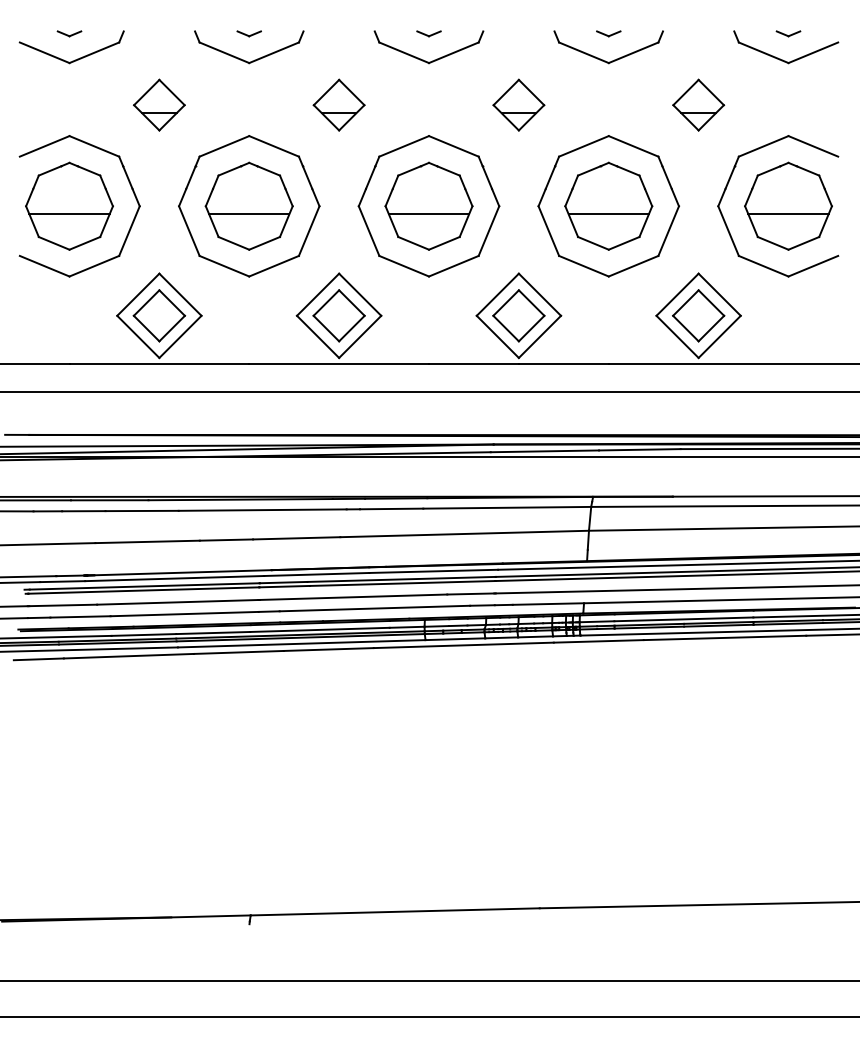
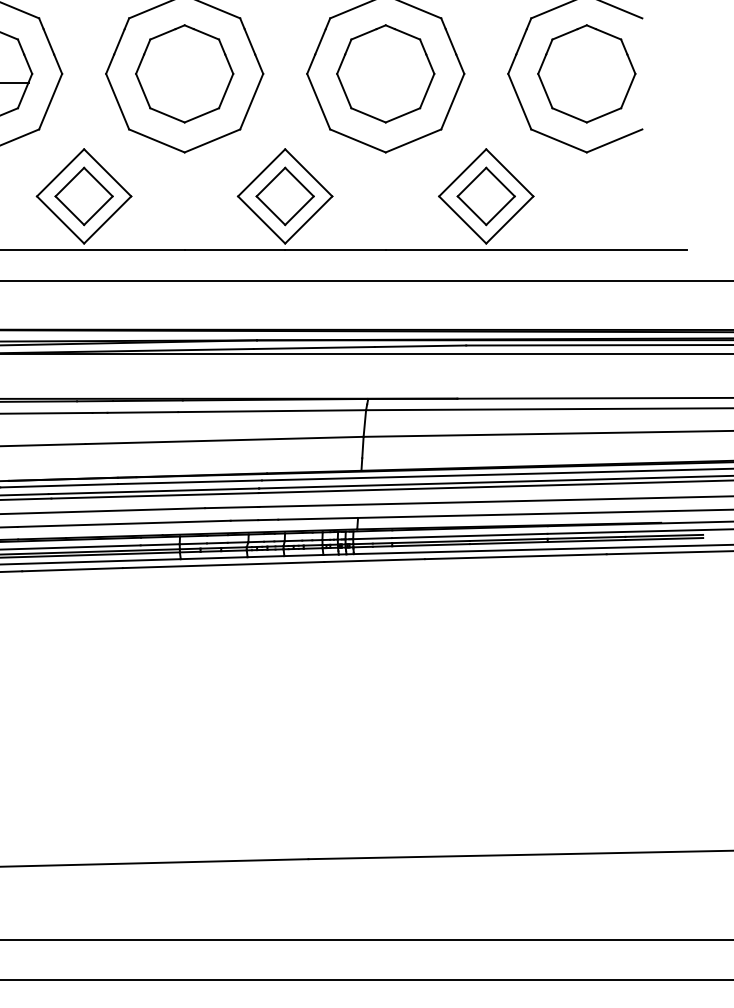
line: (428, 214) -> (184, 83), removed
line: (608, 214) -> (385, 83), removed
line: (788, 214) -> (586, 83), removed

